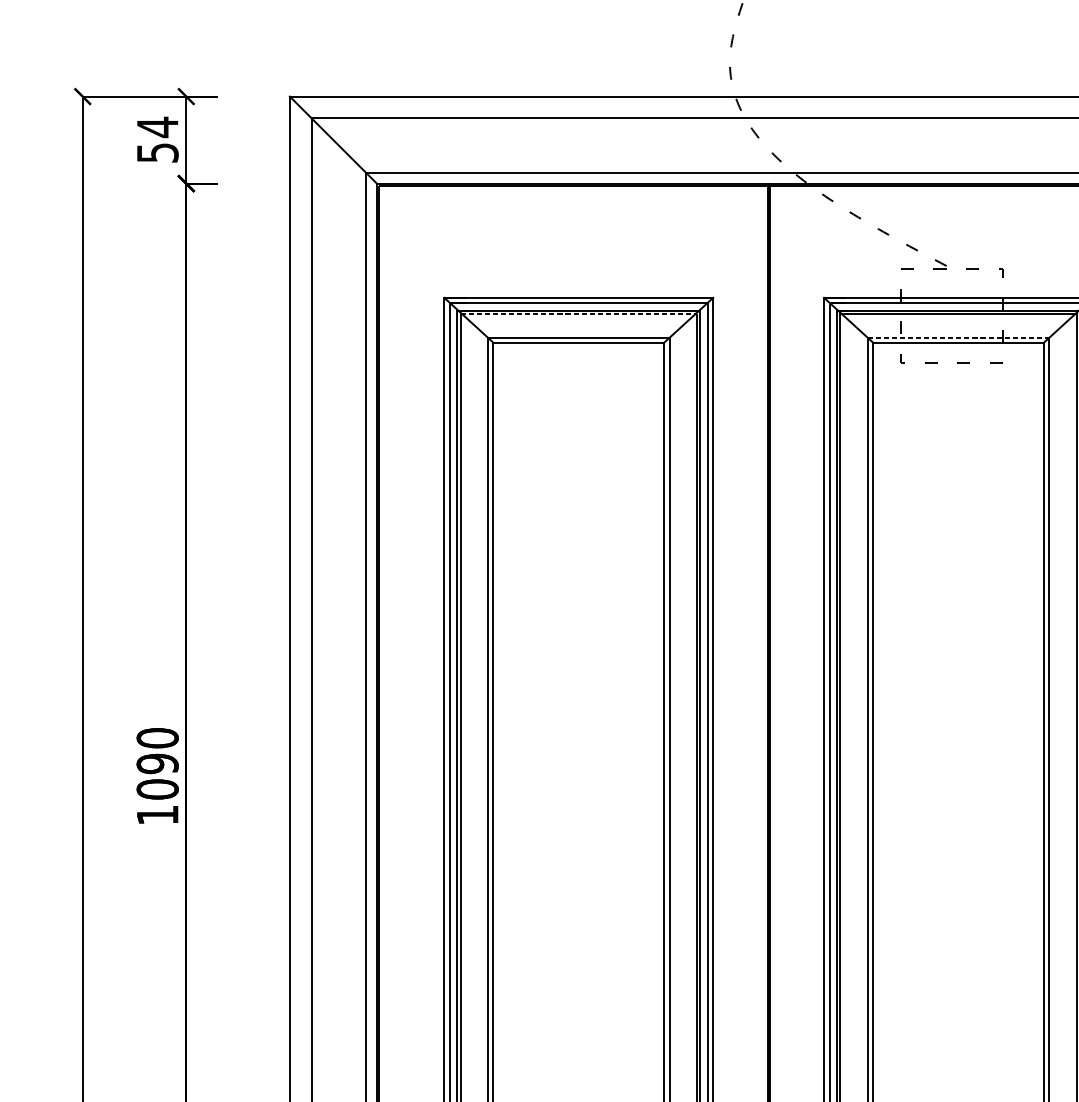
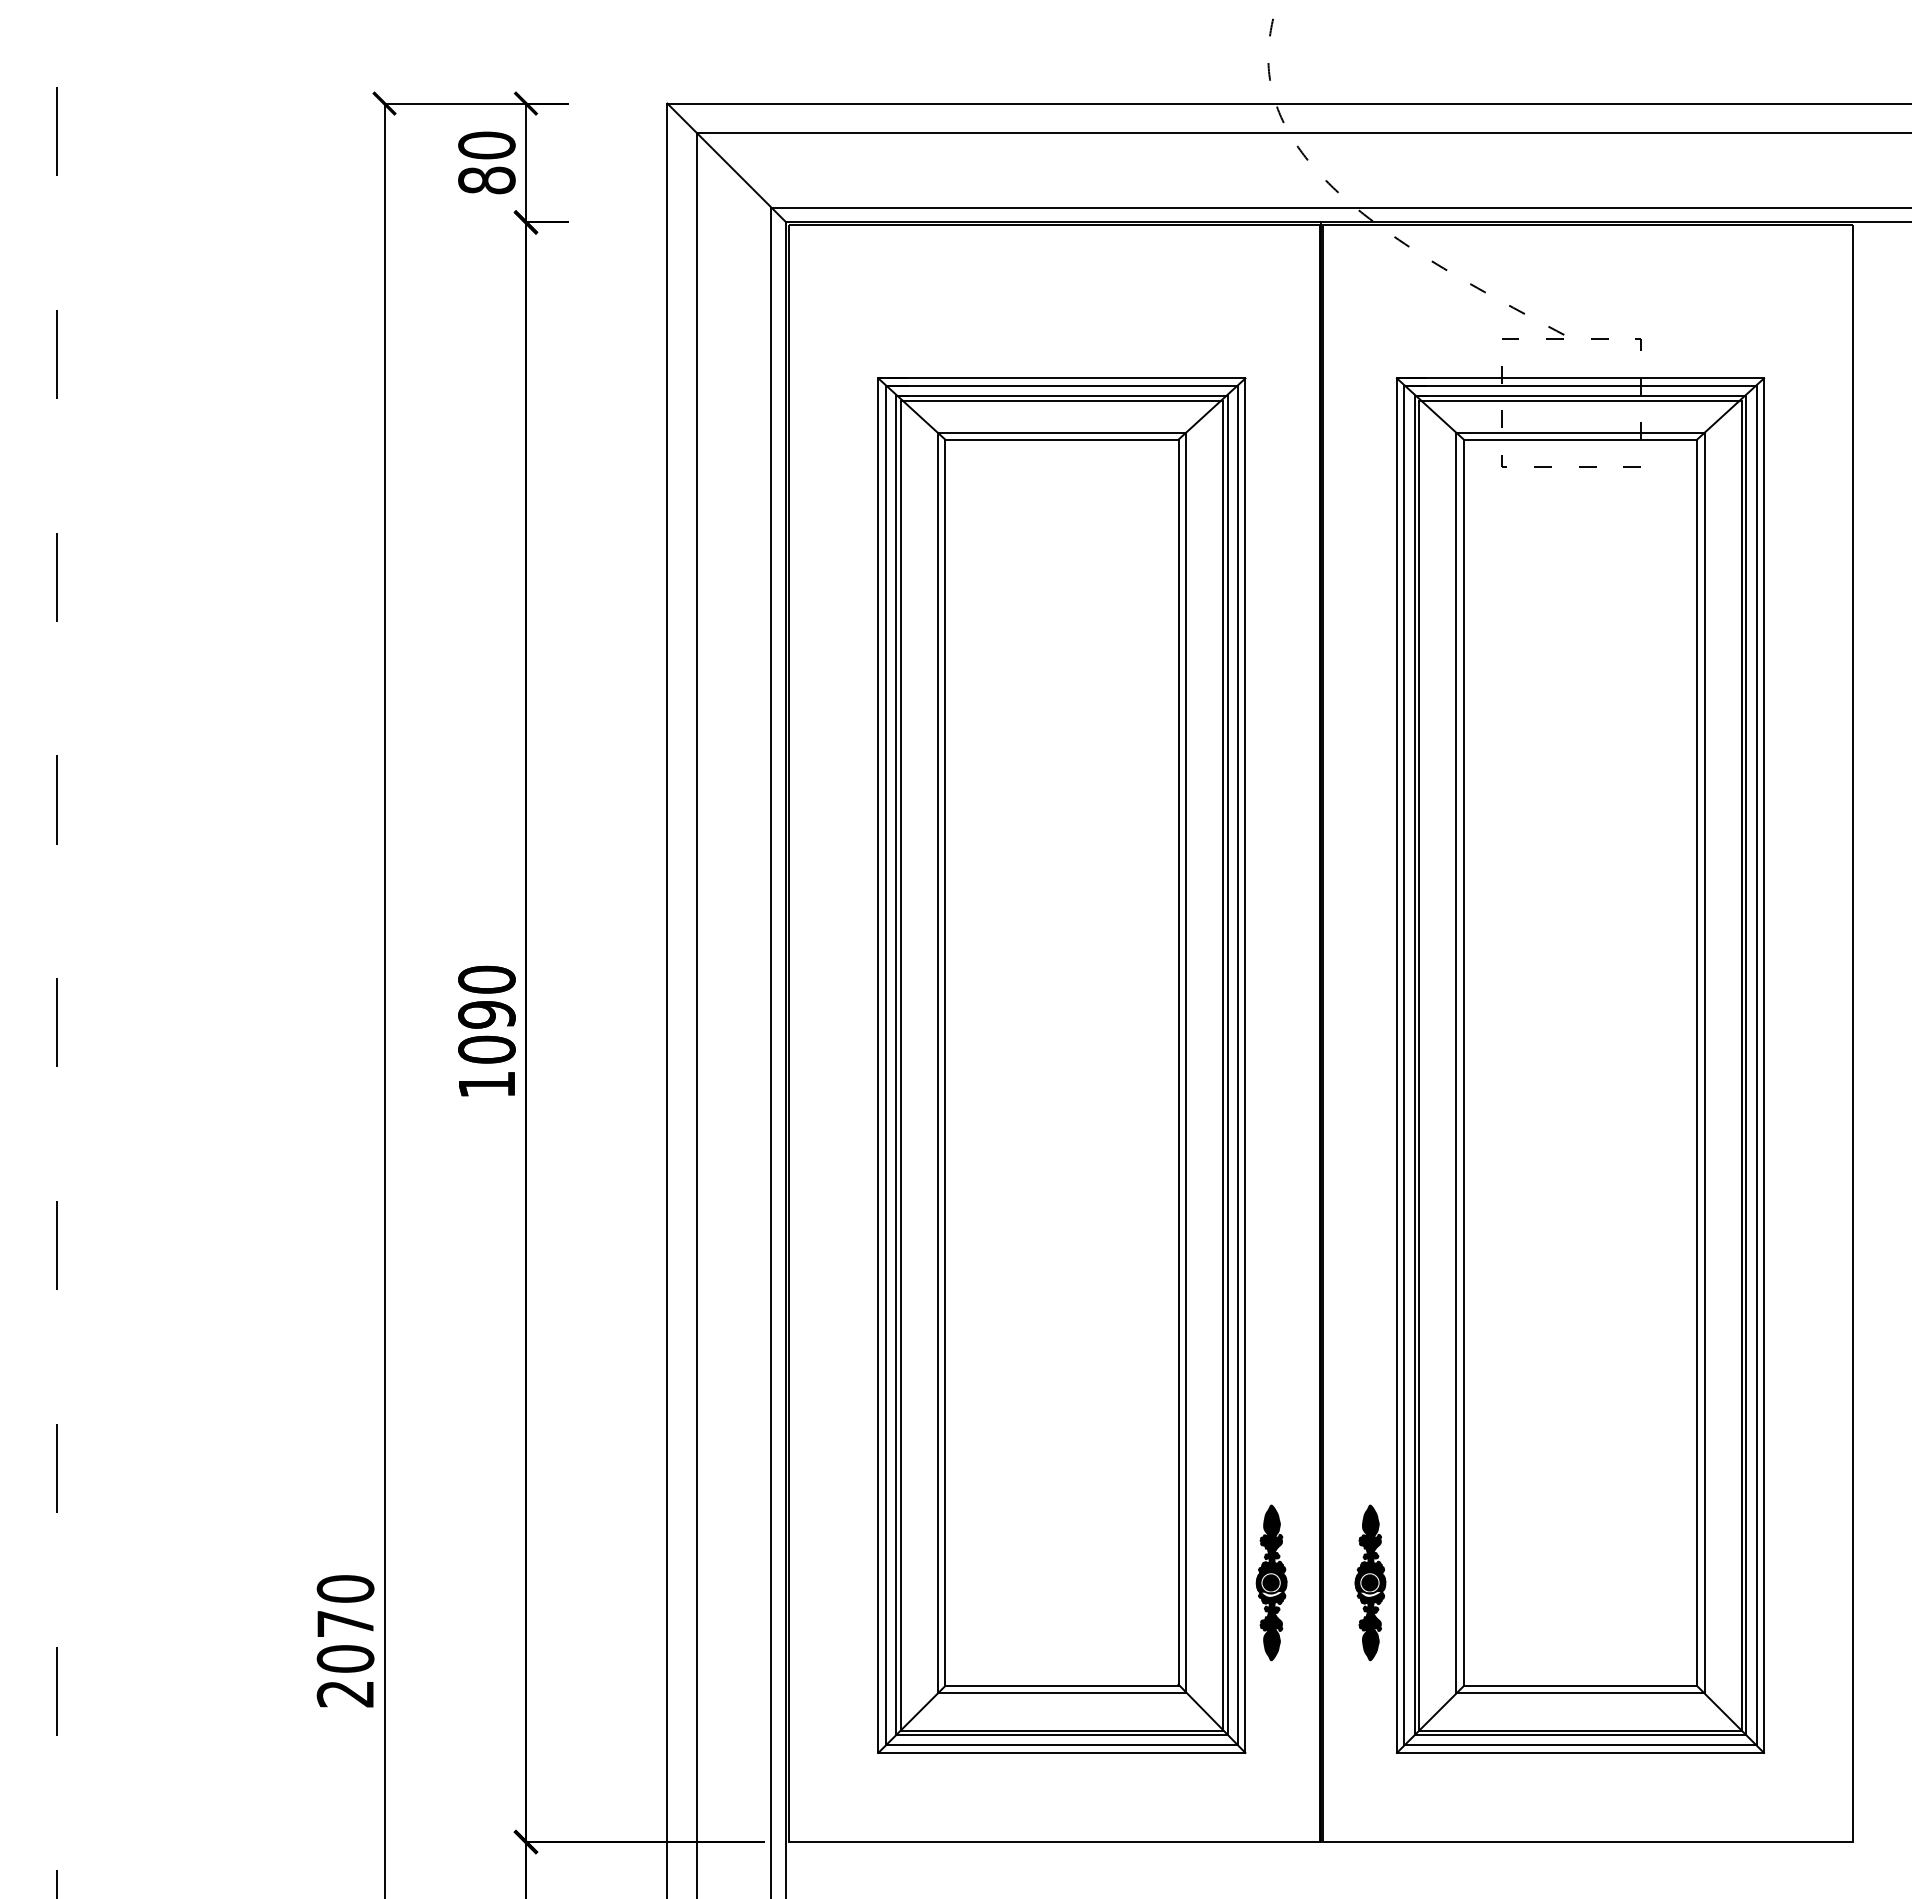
text: (157, 139) -> (486, 162), 54 -> 80
line: (579, 314) -> (1062, 400), dashed -> solid
line: (958, 337) -> (1580, 432), dashed -> solid

